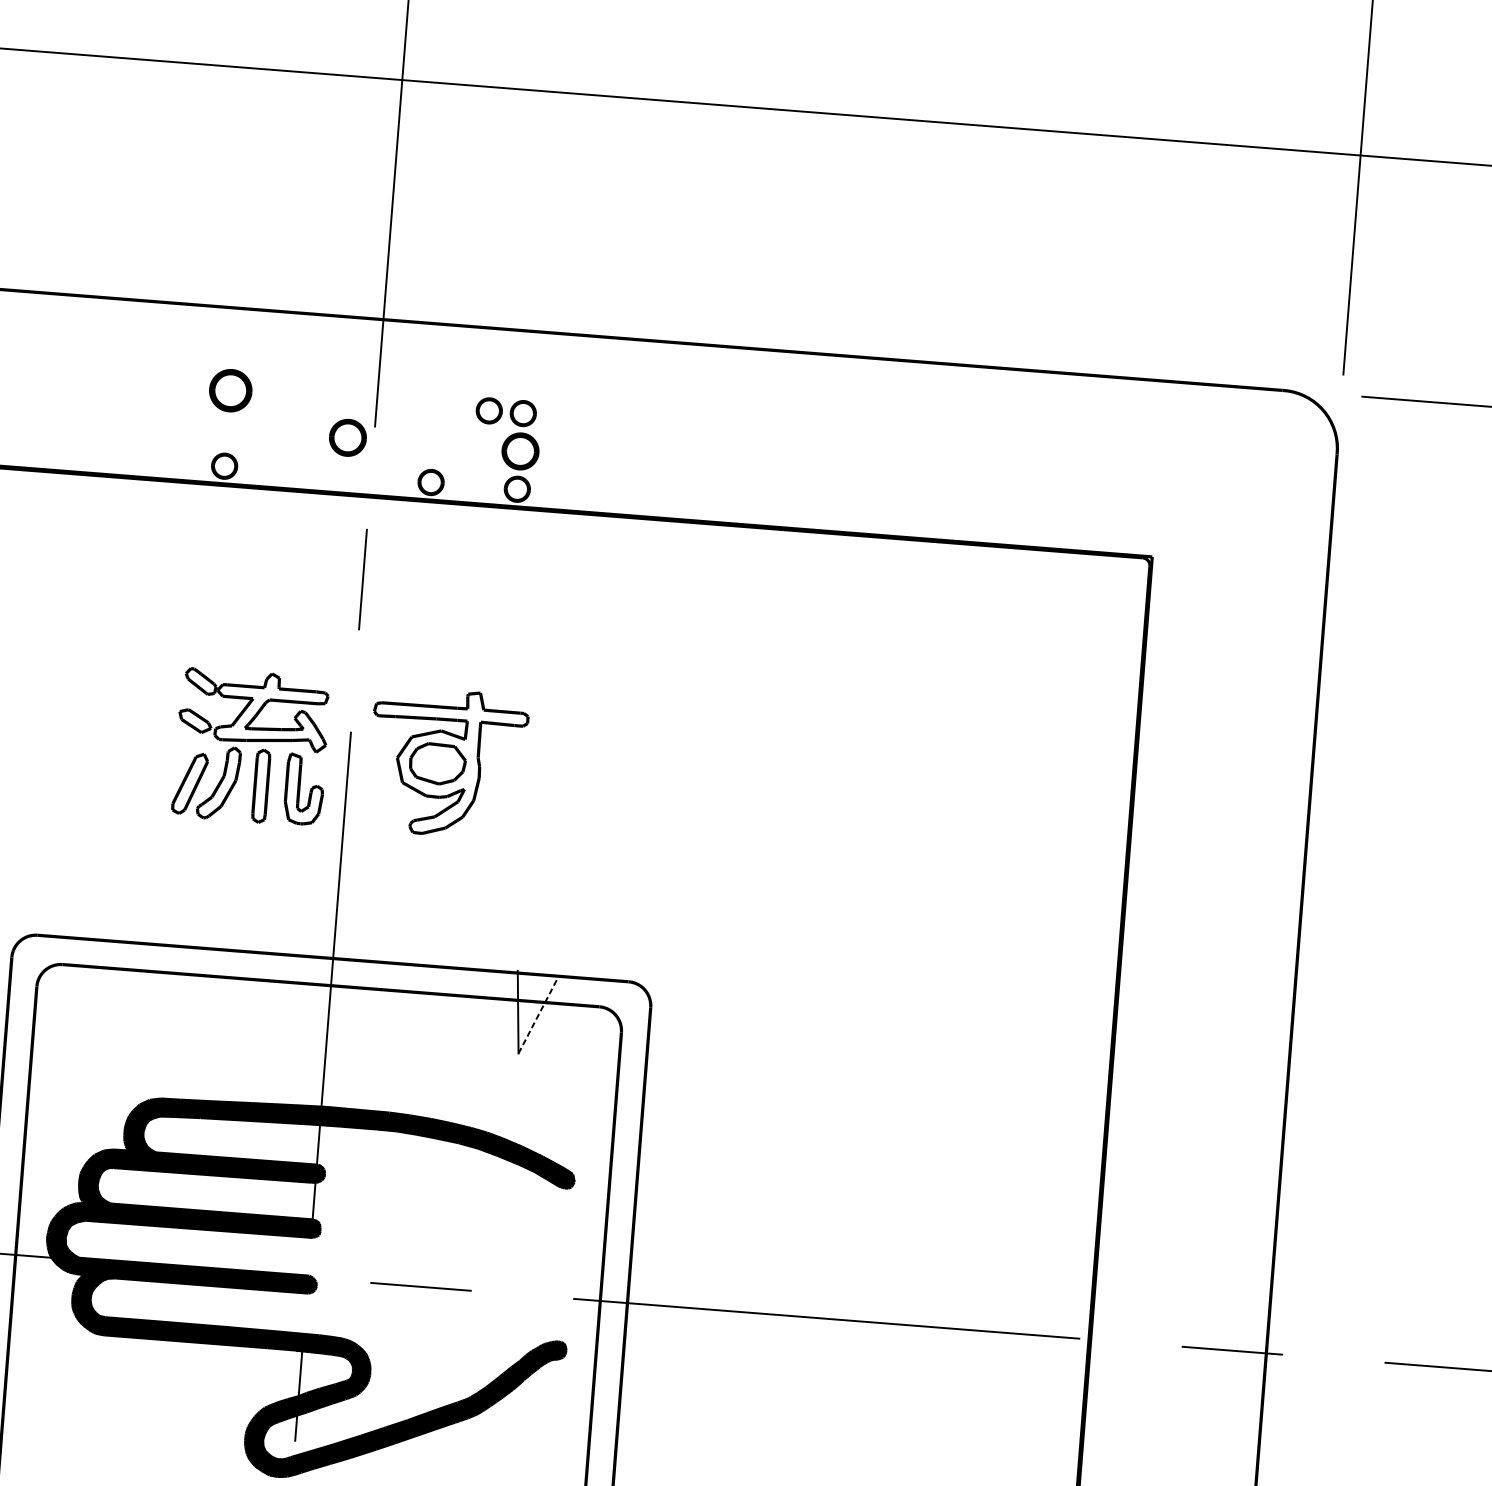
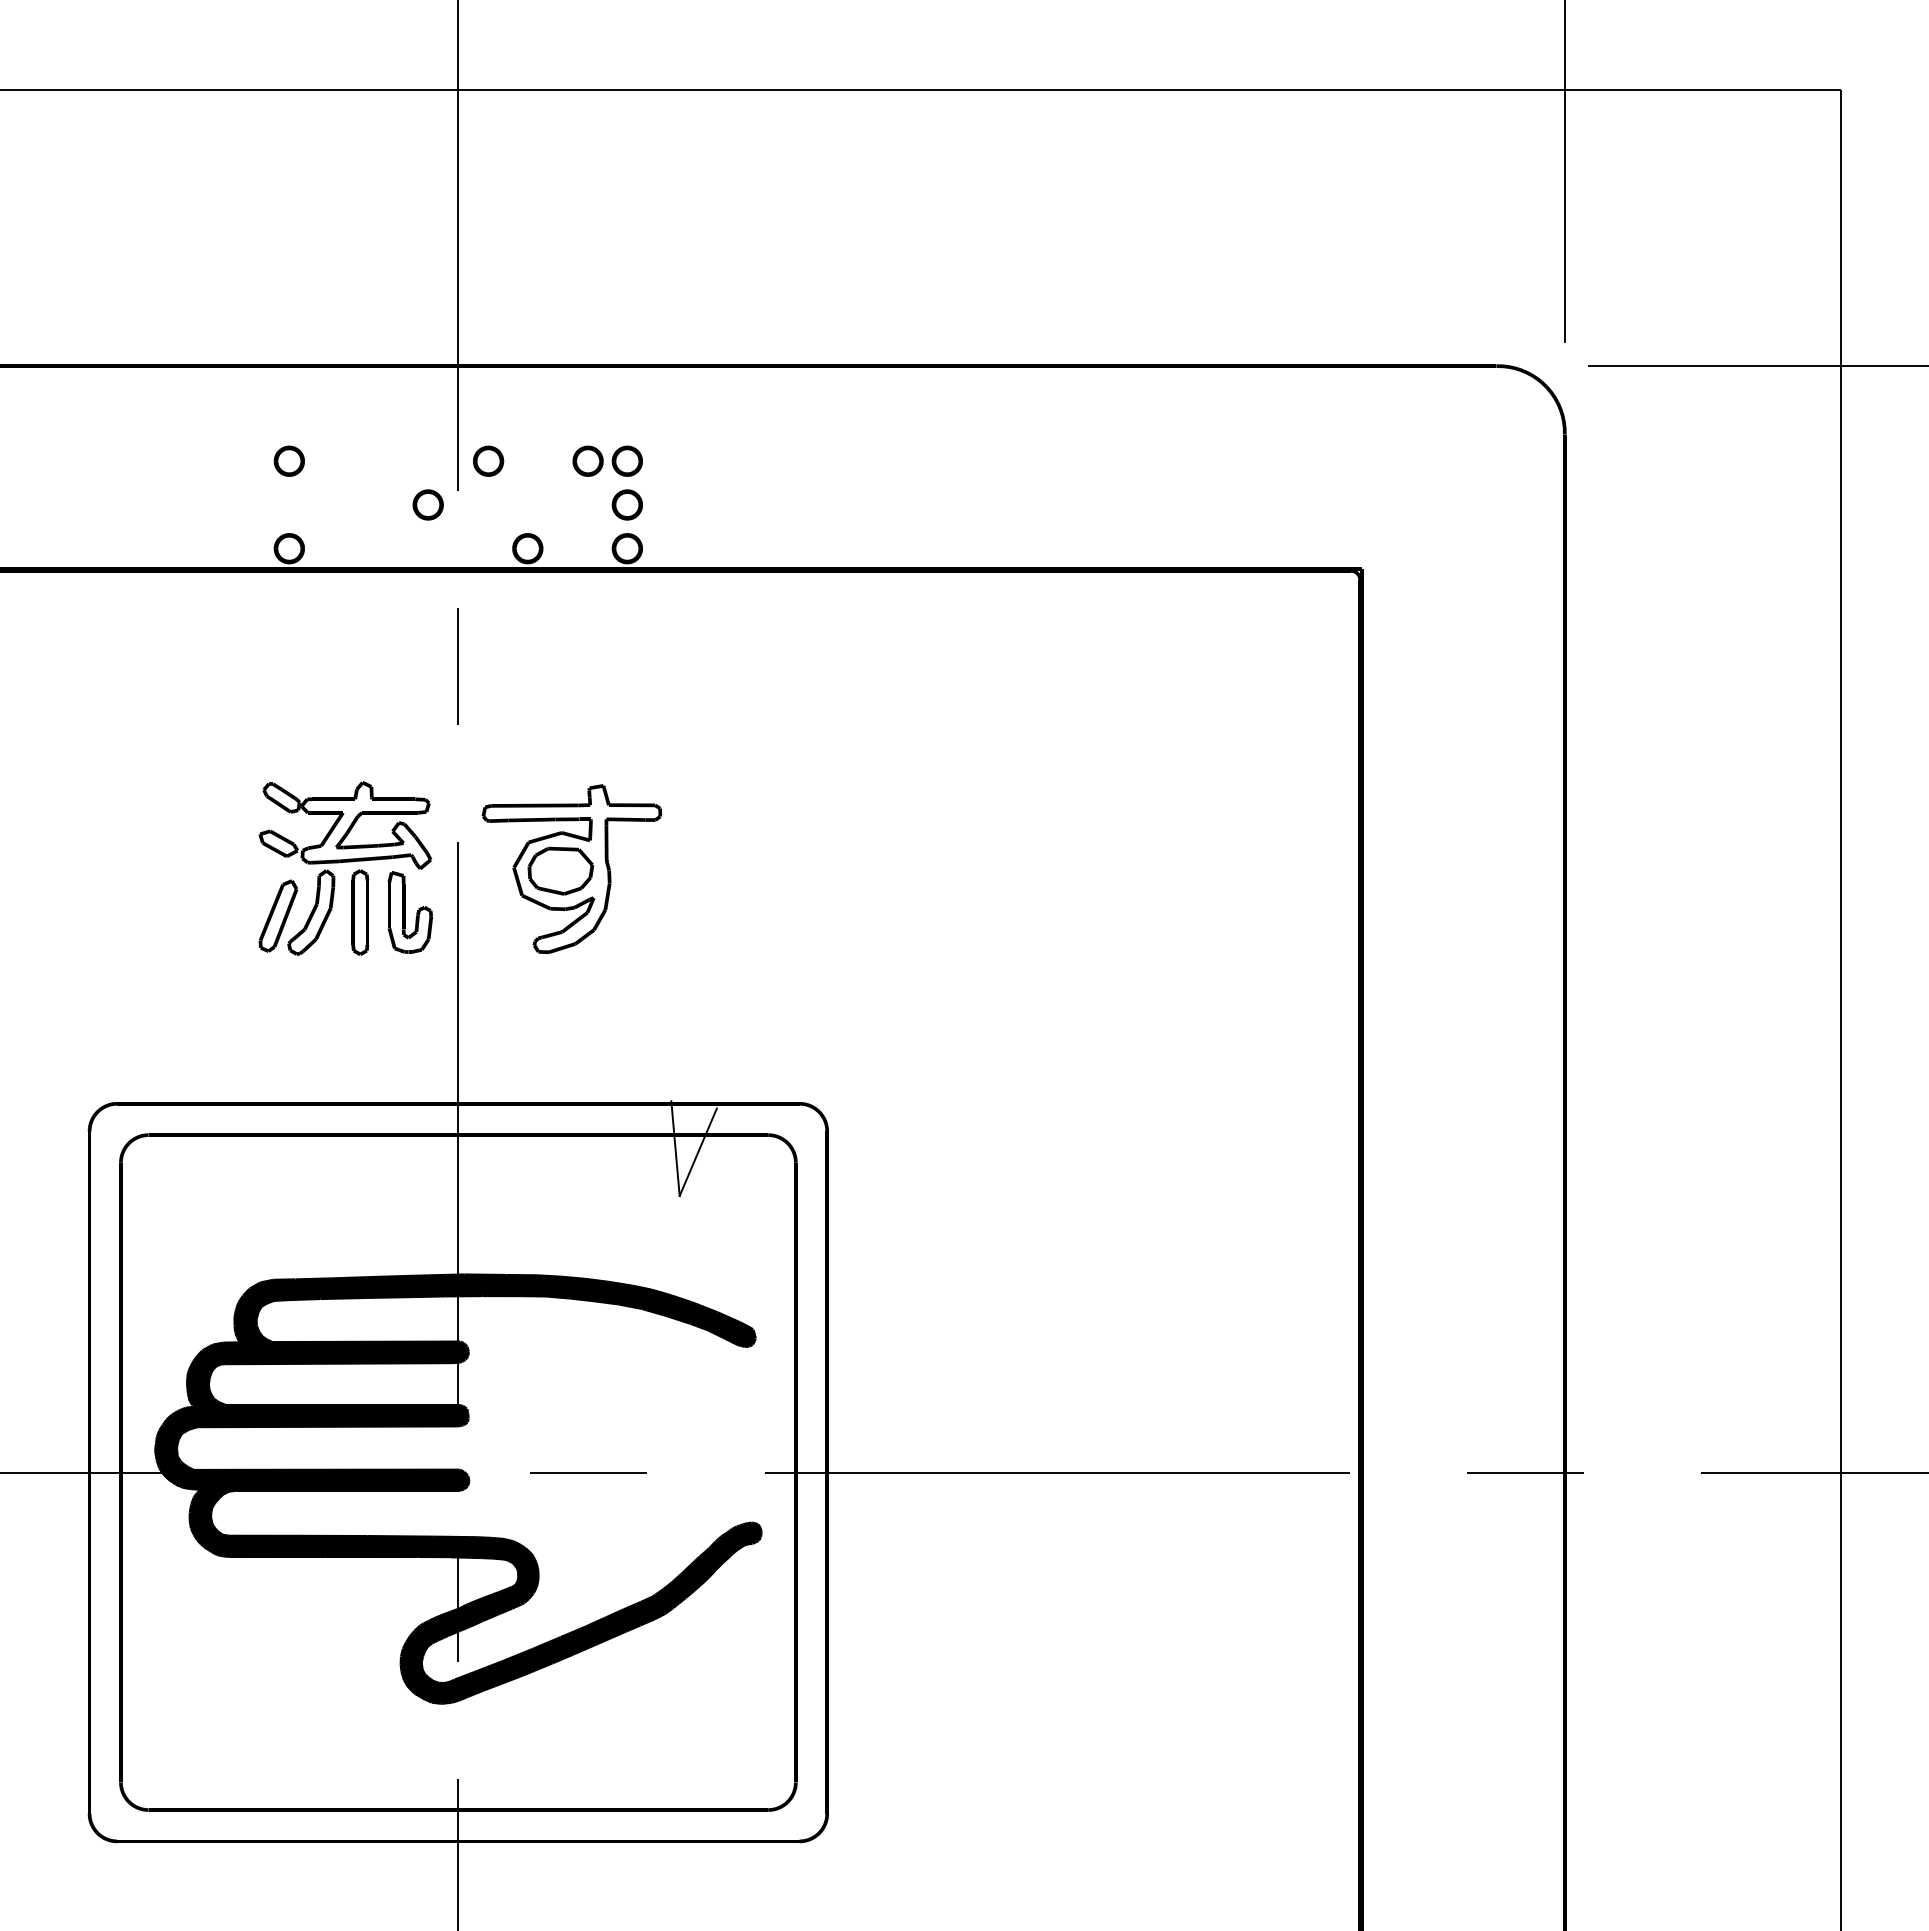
part: (229, 389) -> (288, 460), size x0.62
part: (403, 403) -> (488, 460), added
part: (347, 437) -> (427, 504), size x0.71
part: (519, 450) -> (626, 504), size x0.71
line: (537, 1017) -> (698, 1152), dashed -> solid

